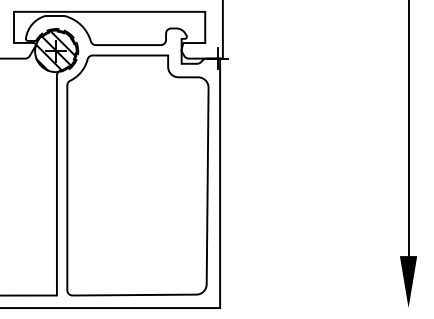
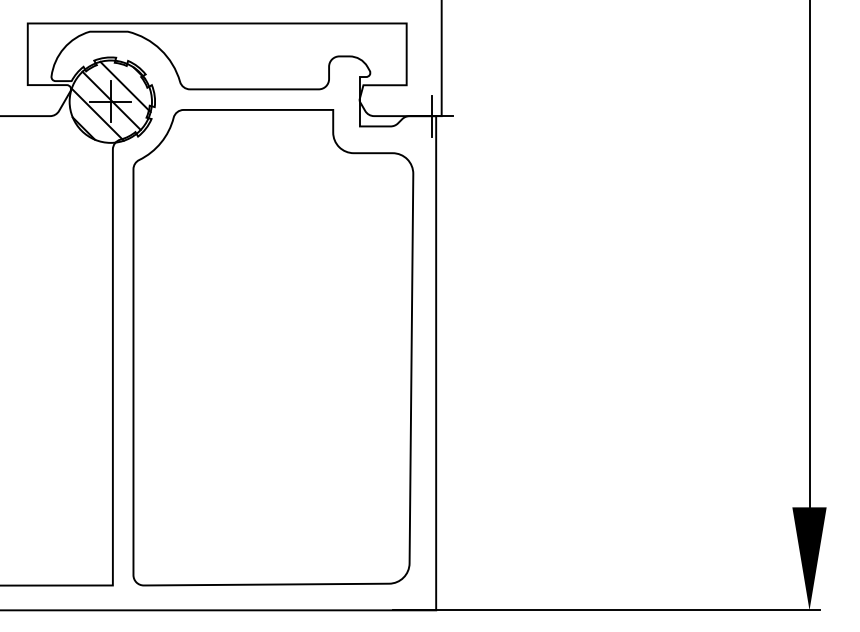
line: (305, 308) -> (605, 611), added

